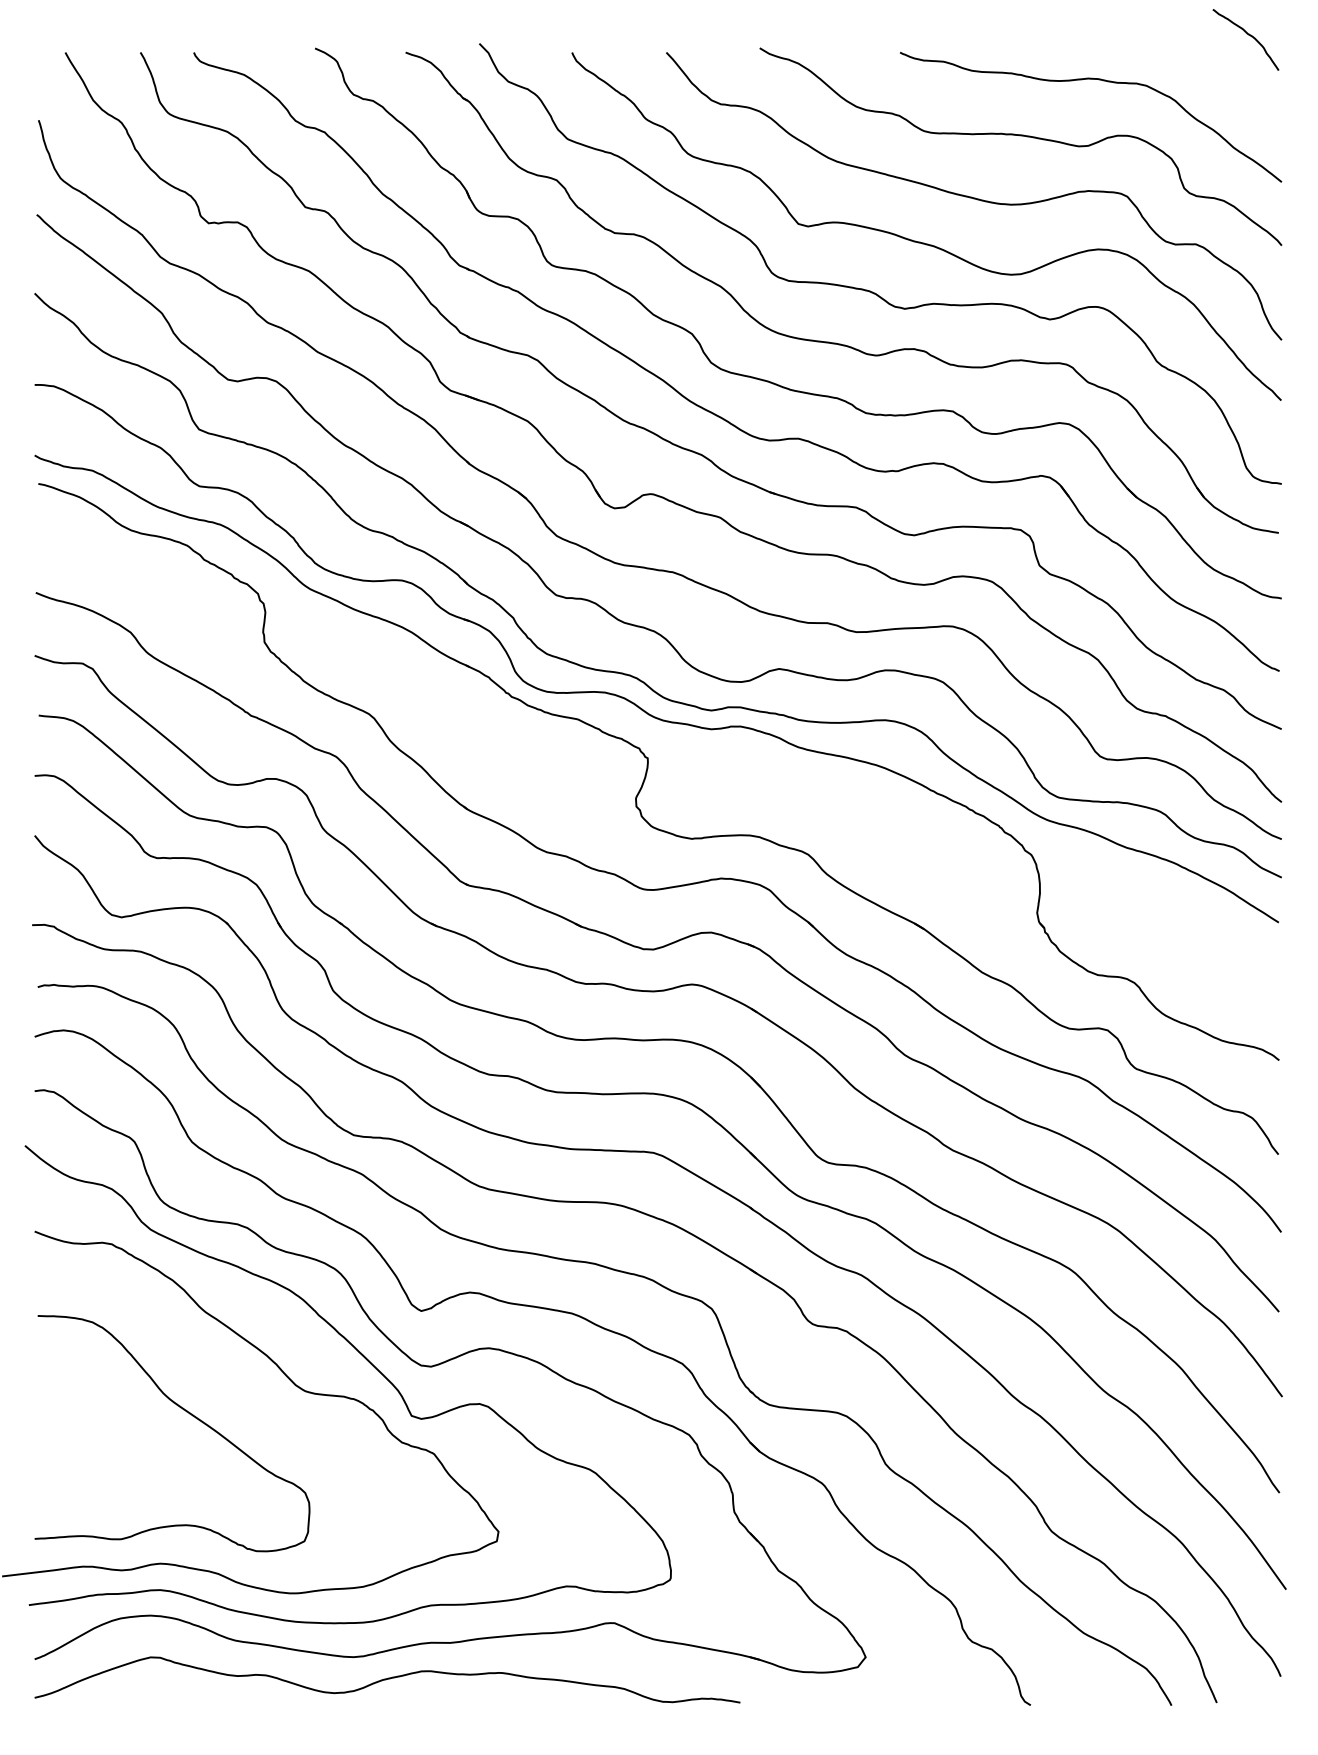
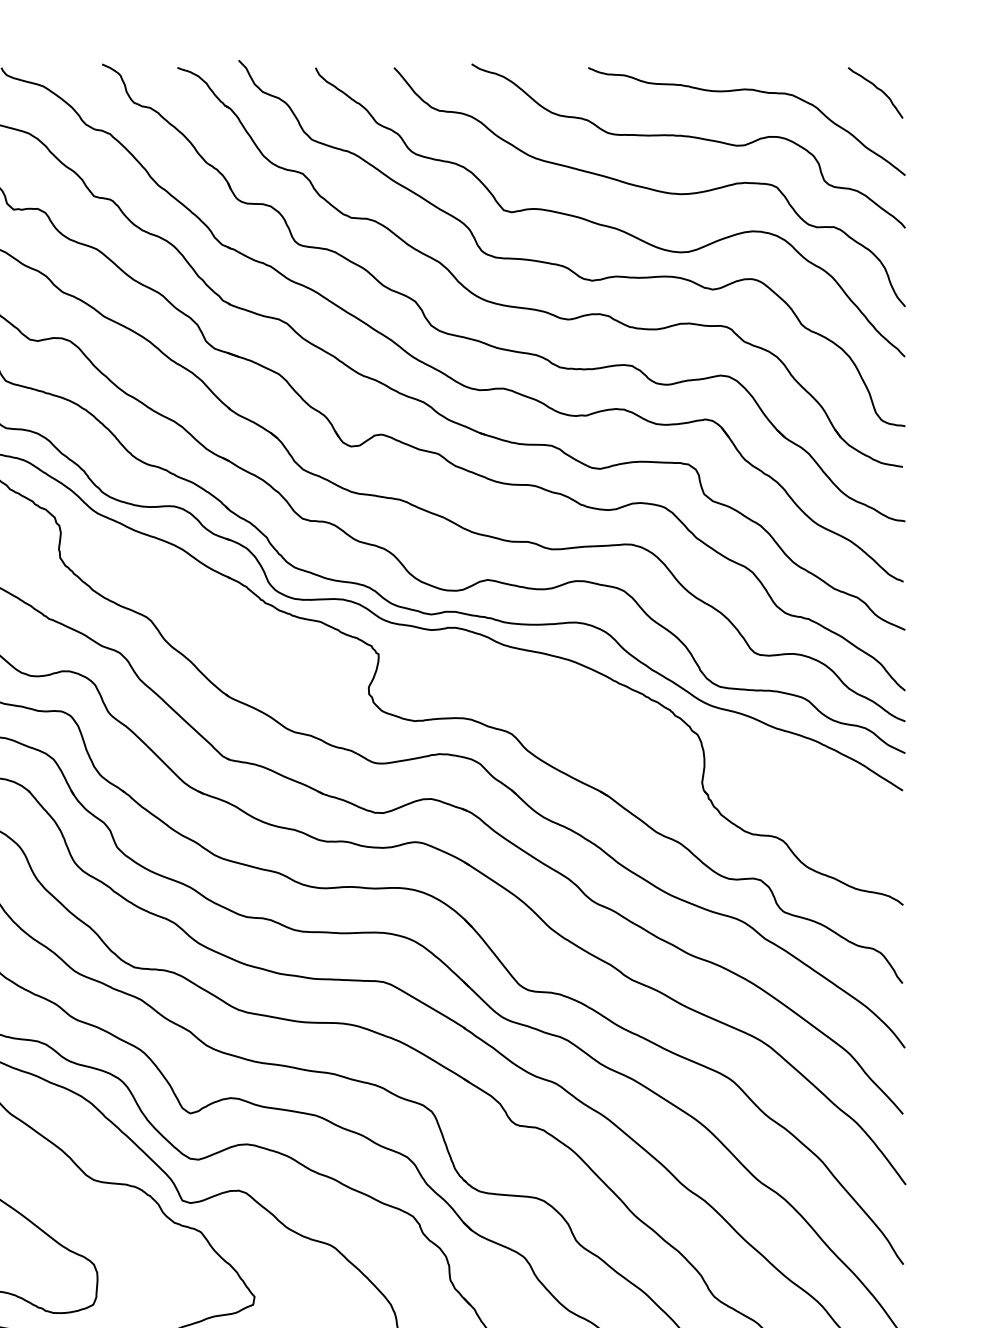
curve: (1248, 35) -> (877, 89), moved

